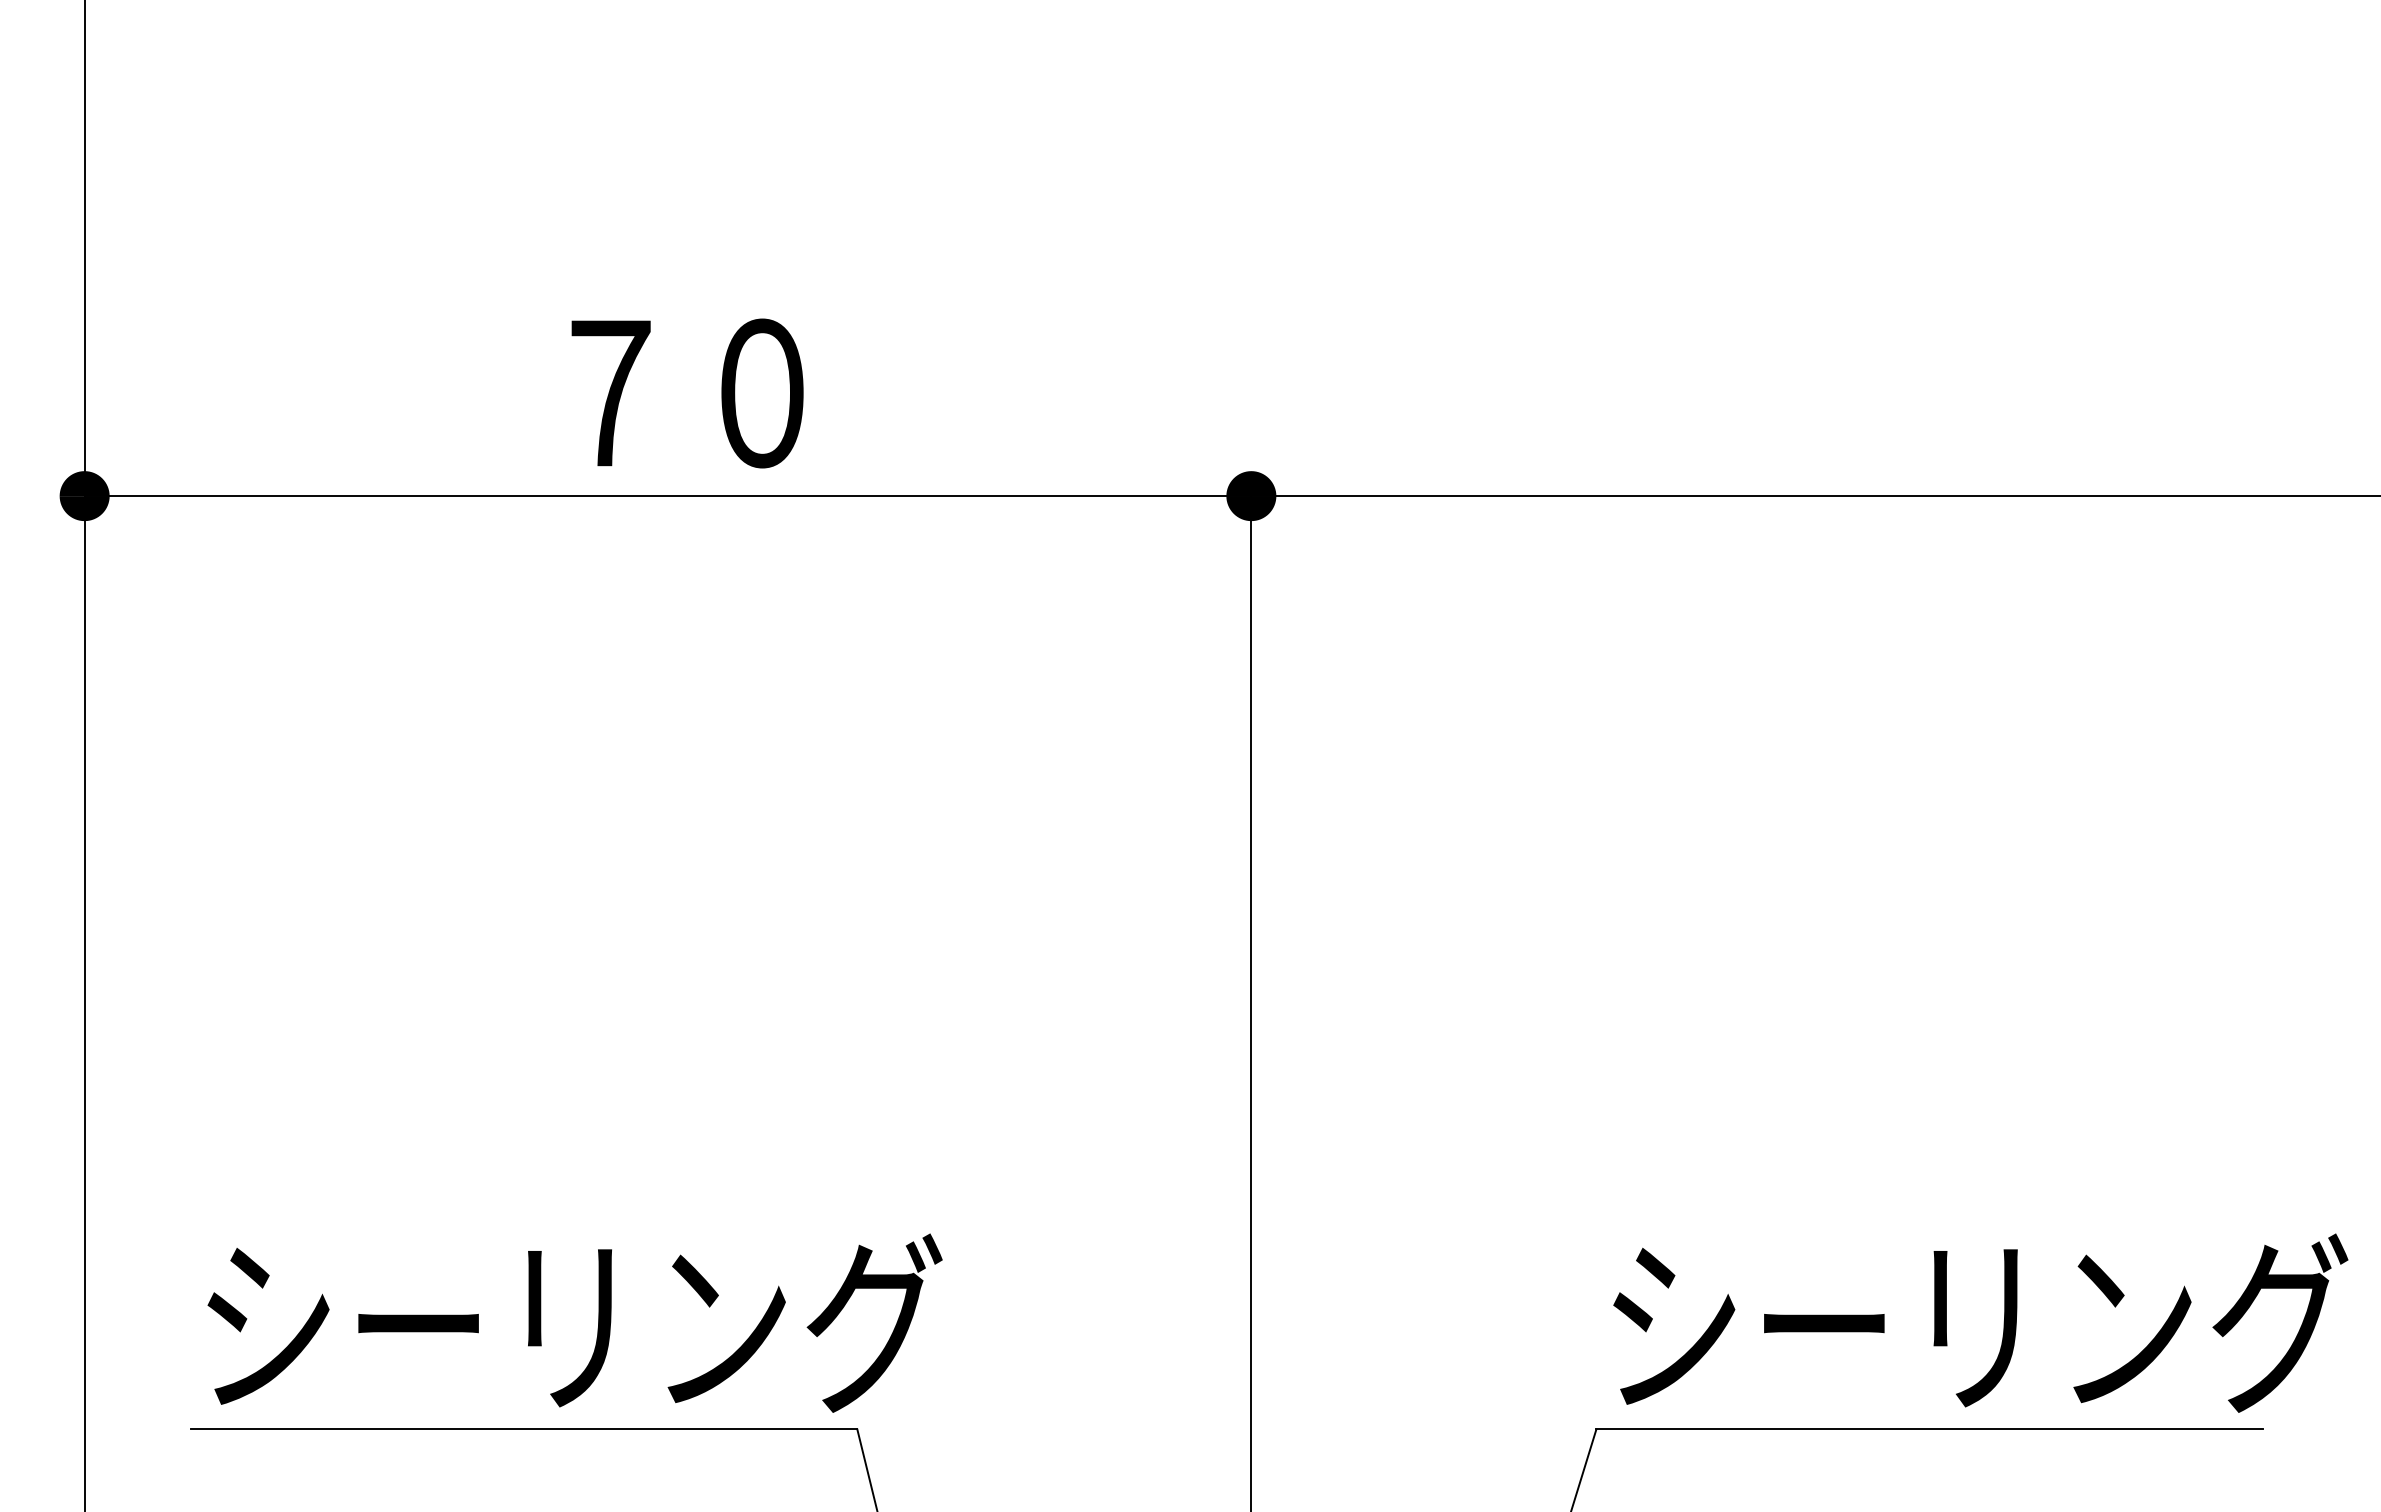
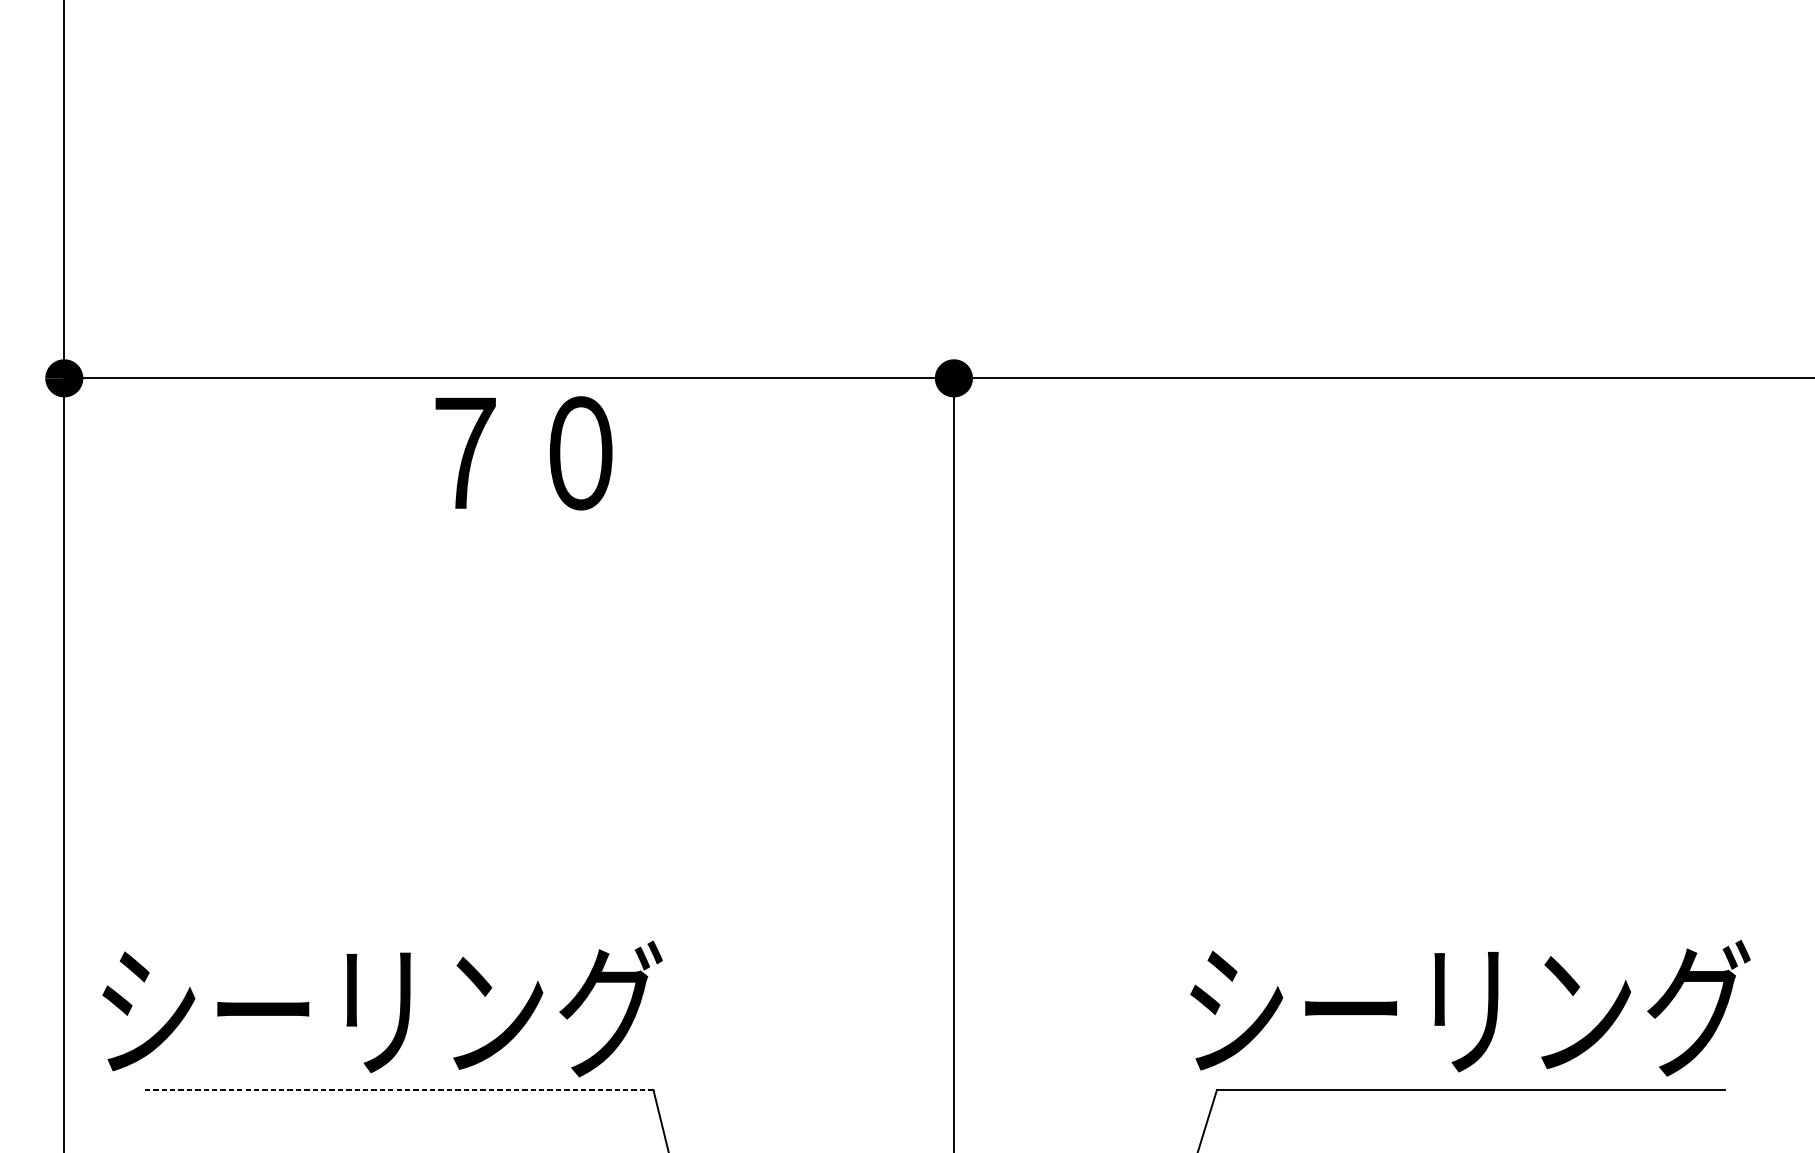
text: (687, 393) -> (523, 453), moved
text: (574, 1322) -> (382, 1008), moved
text: (1980, 1322) -> (1470, 1007), moved
line: (523, 1429) -> (398, 1090), solid -> dashed

